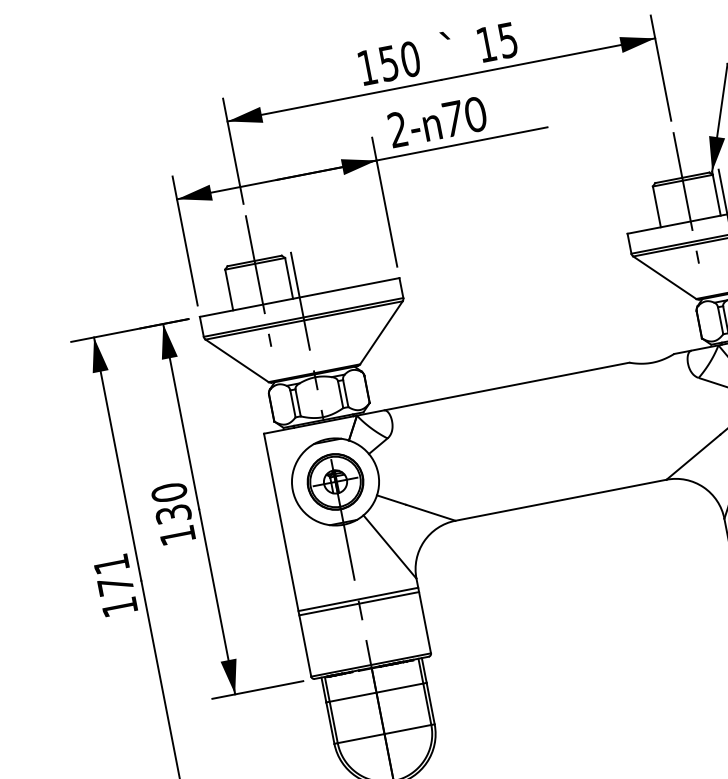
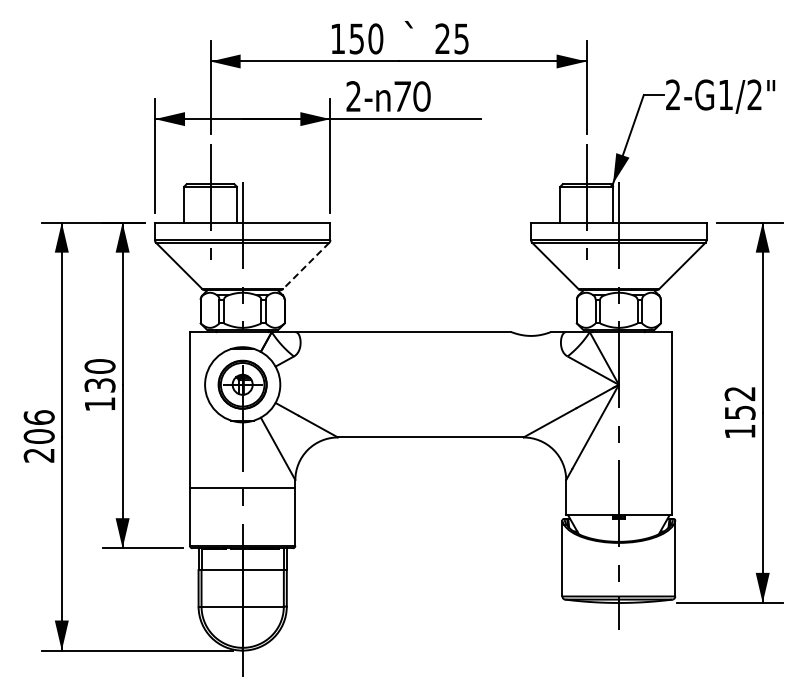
text: (486, 44) -> (442, 38), 15 -> 25
line: (381, 332) -> (306, 265), solid -> dashed
text: (114, 585) -> (38, 436), 171 -> 206
line: (358, 603) -> (242, 491), removed

